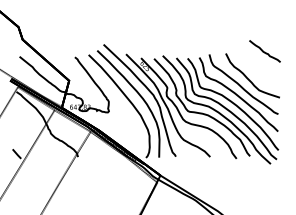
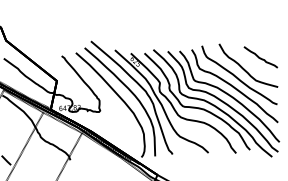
curve: (264, 51) -> (260, 57), moved

